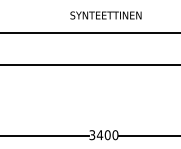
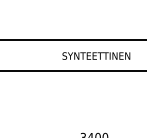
text: (105, 15) -> (95, 56), moved

